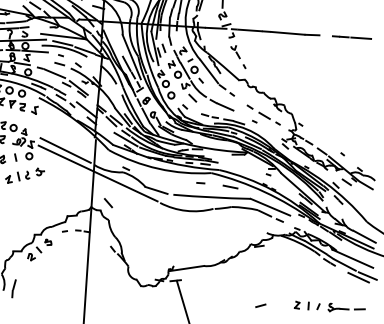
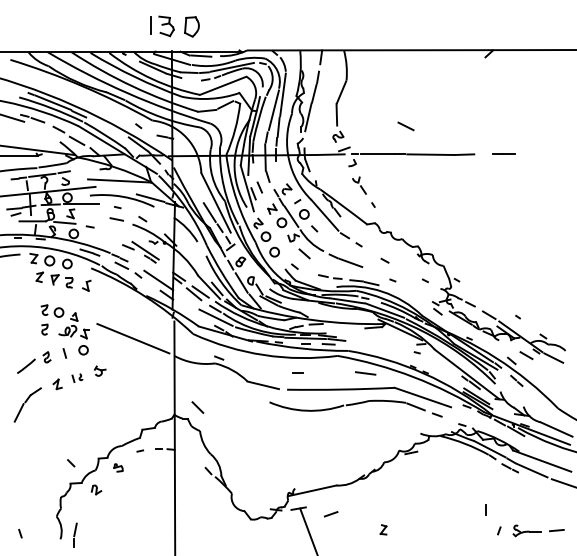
line: (361, 38) -> (532, 154), removed
line: (62, 43) -> (118, 190), removed
line: (54, 73) -> (110, 233), removed
line: (264, 115) -> (405, 126), moved
line: (98, 173) -> (180, 367), removed
part: (23, 175) -> (77, 377), size x0.6
line: (200, 182) -> (297, 372), moved
line: (39, 250) -> (71, 463), moved
line: (358, 277) -> (551, 486), removed
part: (297, 304) -> (383, 529), moved
line: (308, 305) -> (485, 509), moved
line: (261, 306) -> (331, 514), moved

